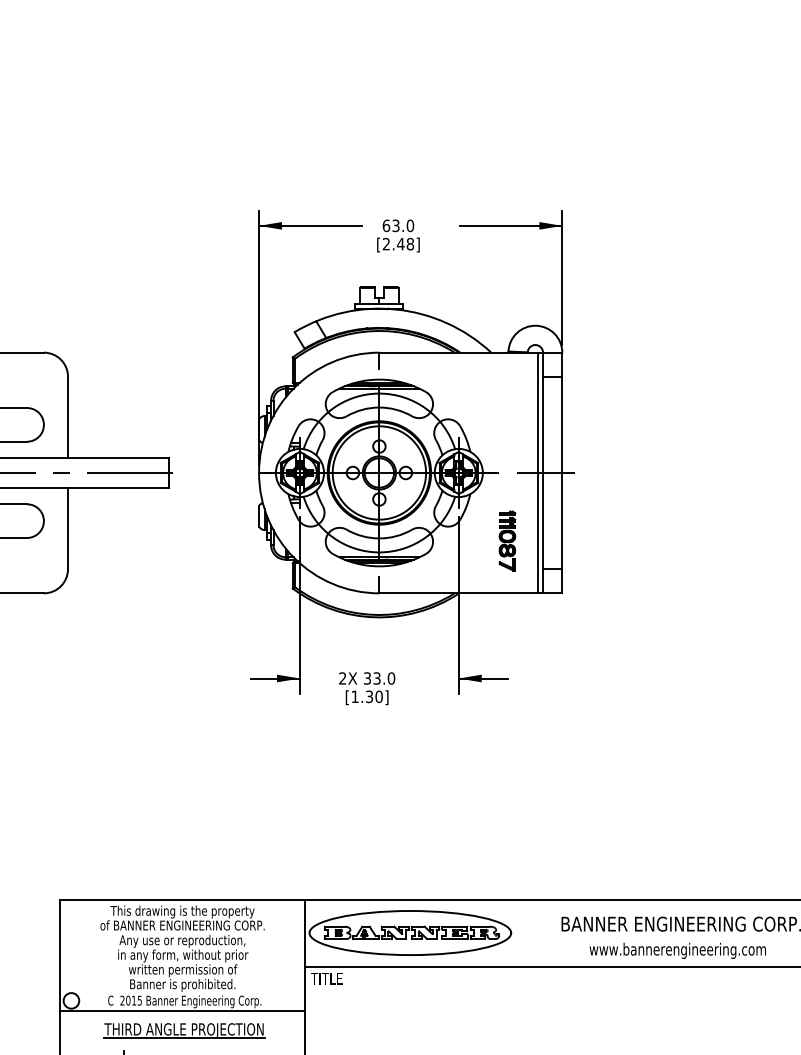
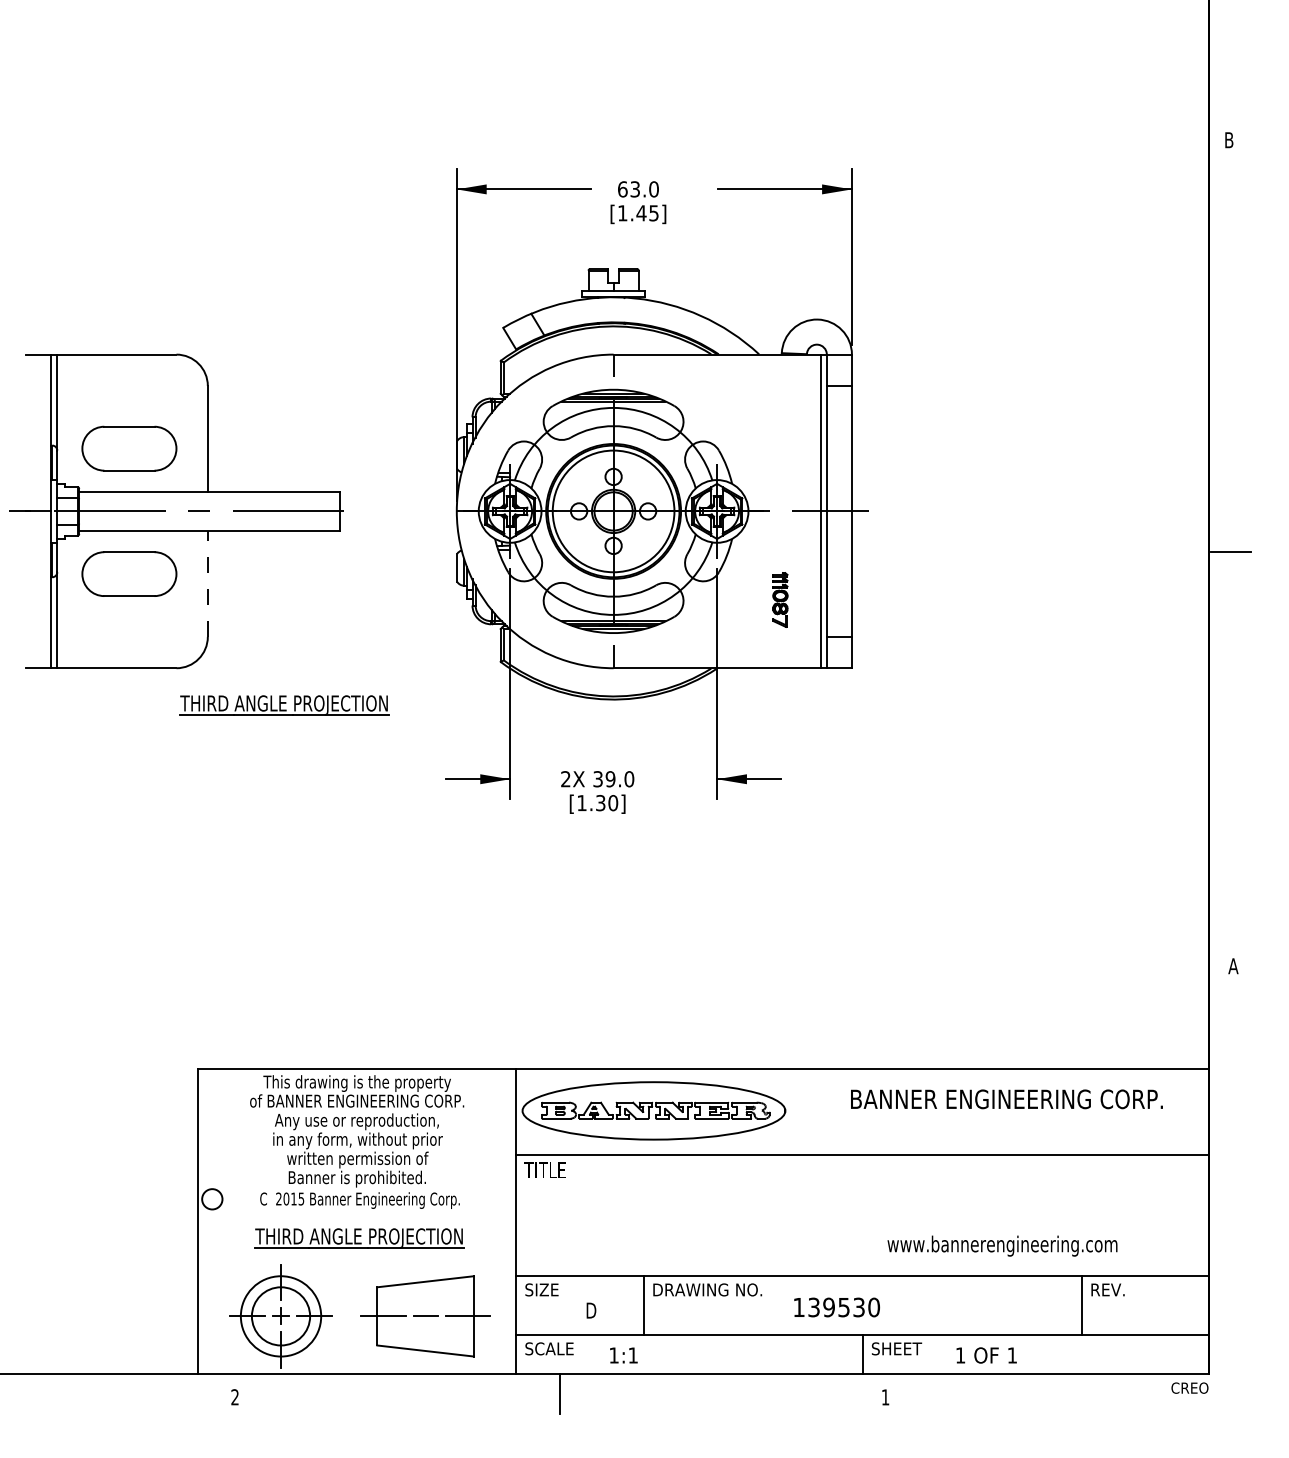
text: (398, 244) -> (638, 213), [2.48] -> [1.45]
line: (67, 528) -> (207, 583), solid -> dashed
part: (507, 540) -> (780, 599), size x0.7
part: (126, 621) -> (284, 705), added
text: (377, 678) -> (610, 779), 33.0 -> 39.0
text: (677, 950) -> (1002, 1245), moved
line: (182, 1010) -> (356, 1211), removed

